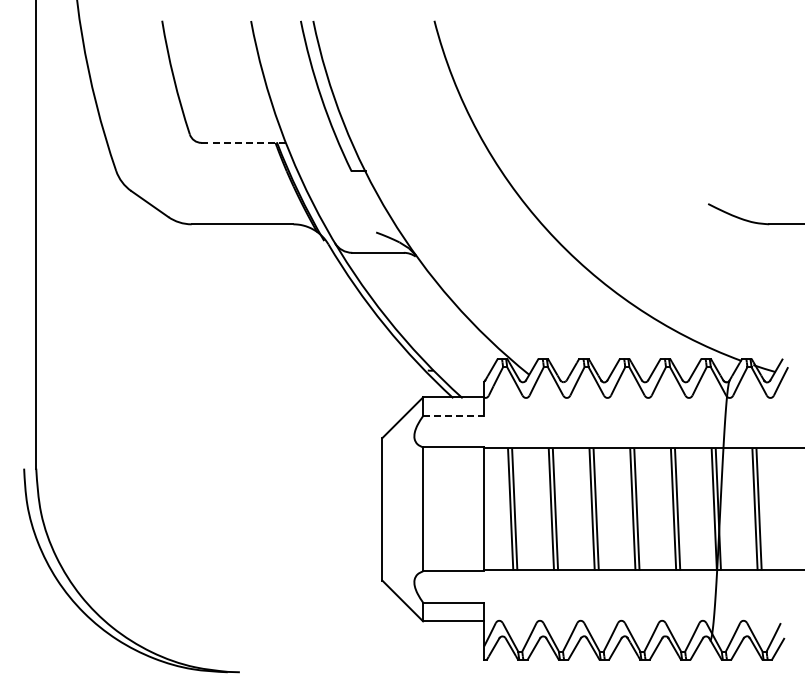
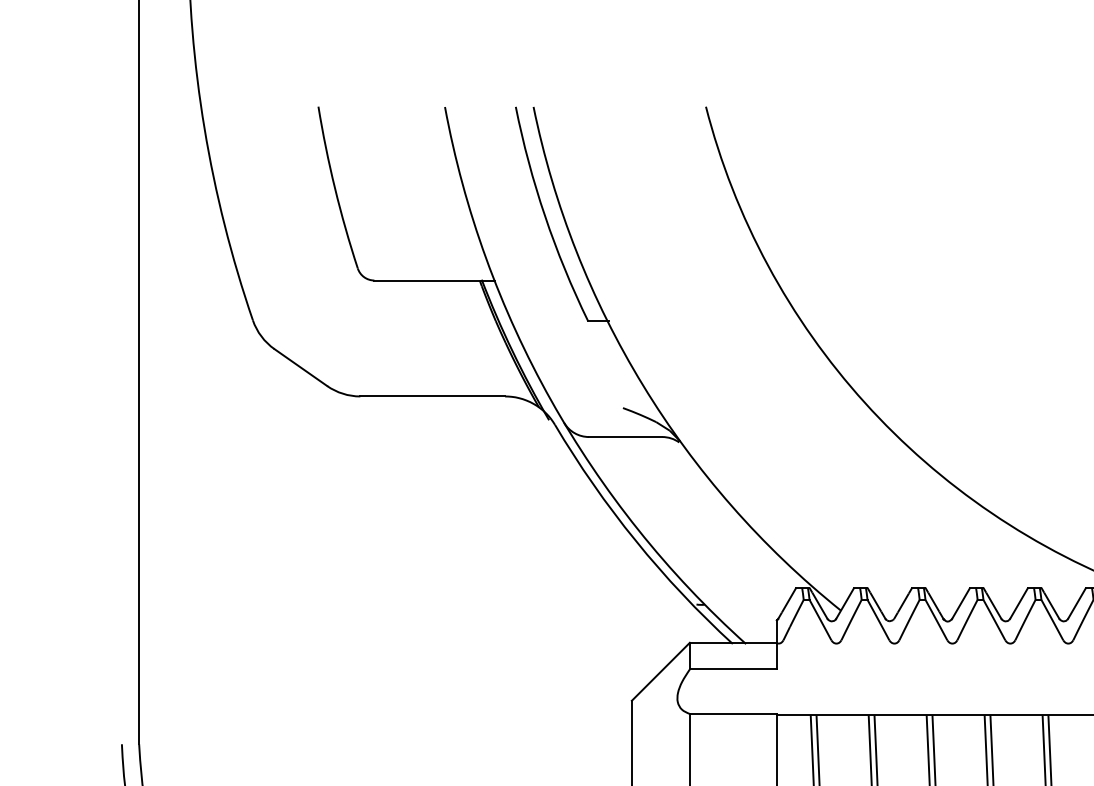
line: (244, 142) -> (435, 279), dashed -> solid
line: (453, 416) -> (733, 670), dashed -> solid

